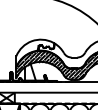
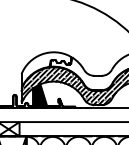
fill: (30, 71) -> (40, 94), added

